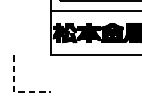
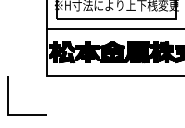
line: (13, 92) -> (7, 115), dashed -> solid

